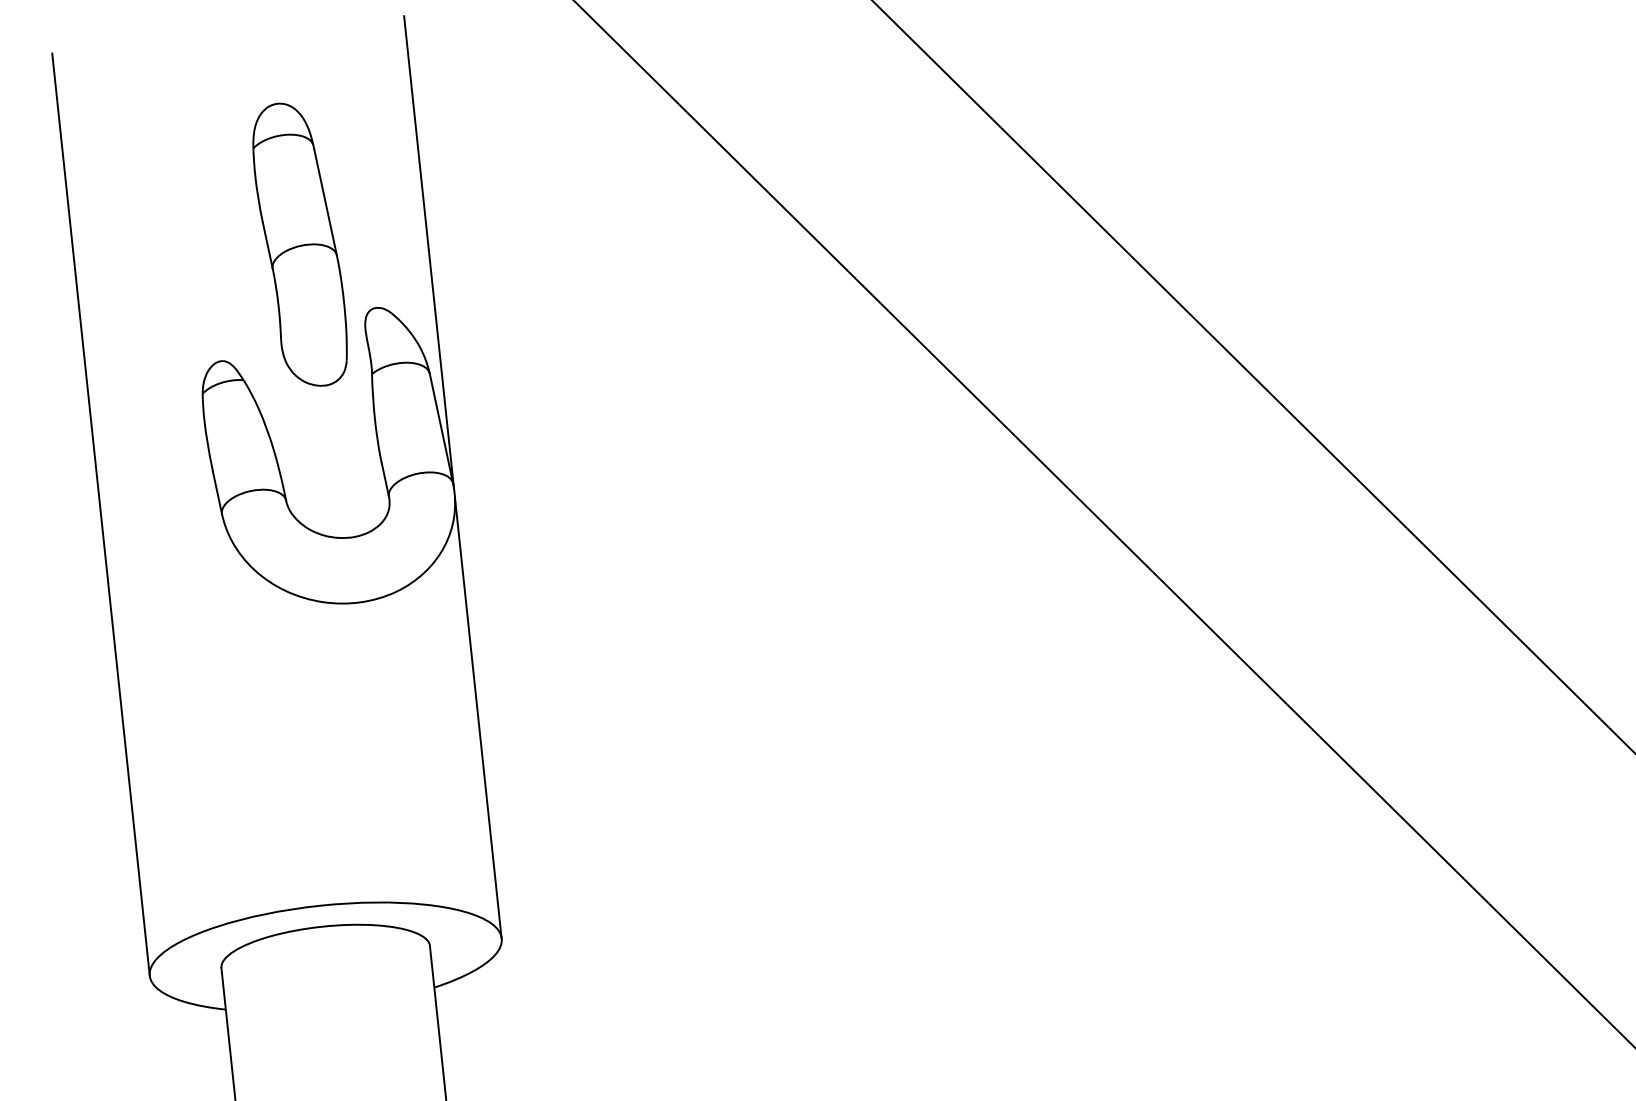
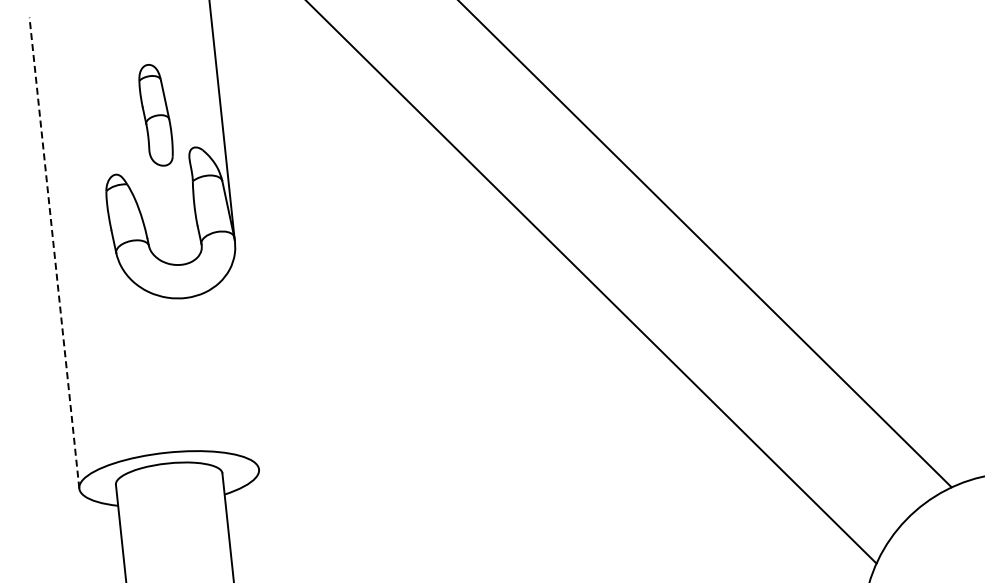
part: (298, 245) -> (155, 115), size x0.7
line: (101, 515) -> (54, 253), solid -> dashed
line: (479, 717) -> (247, 356), removed

